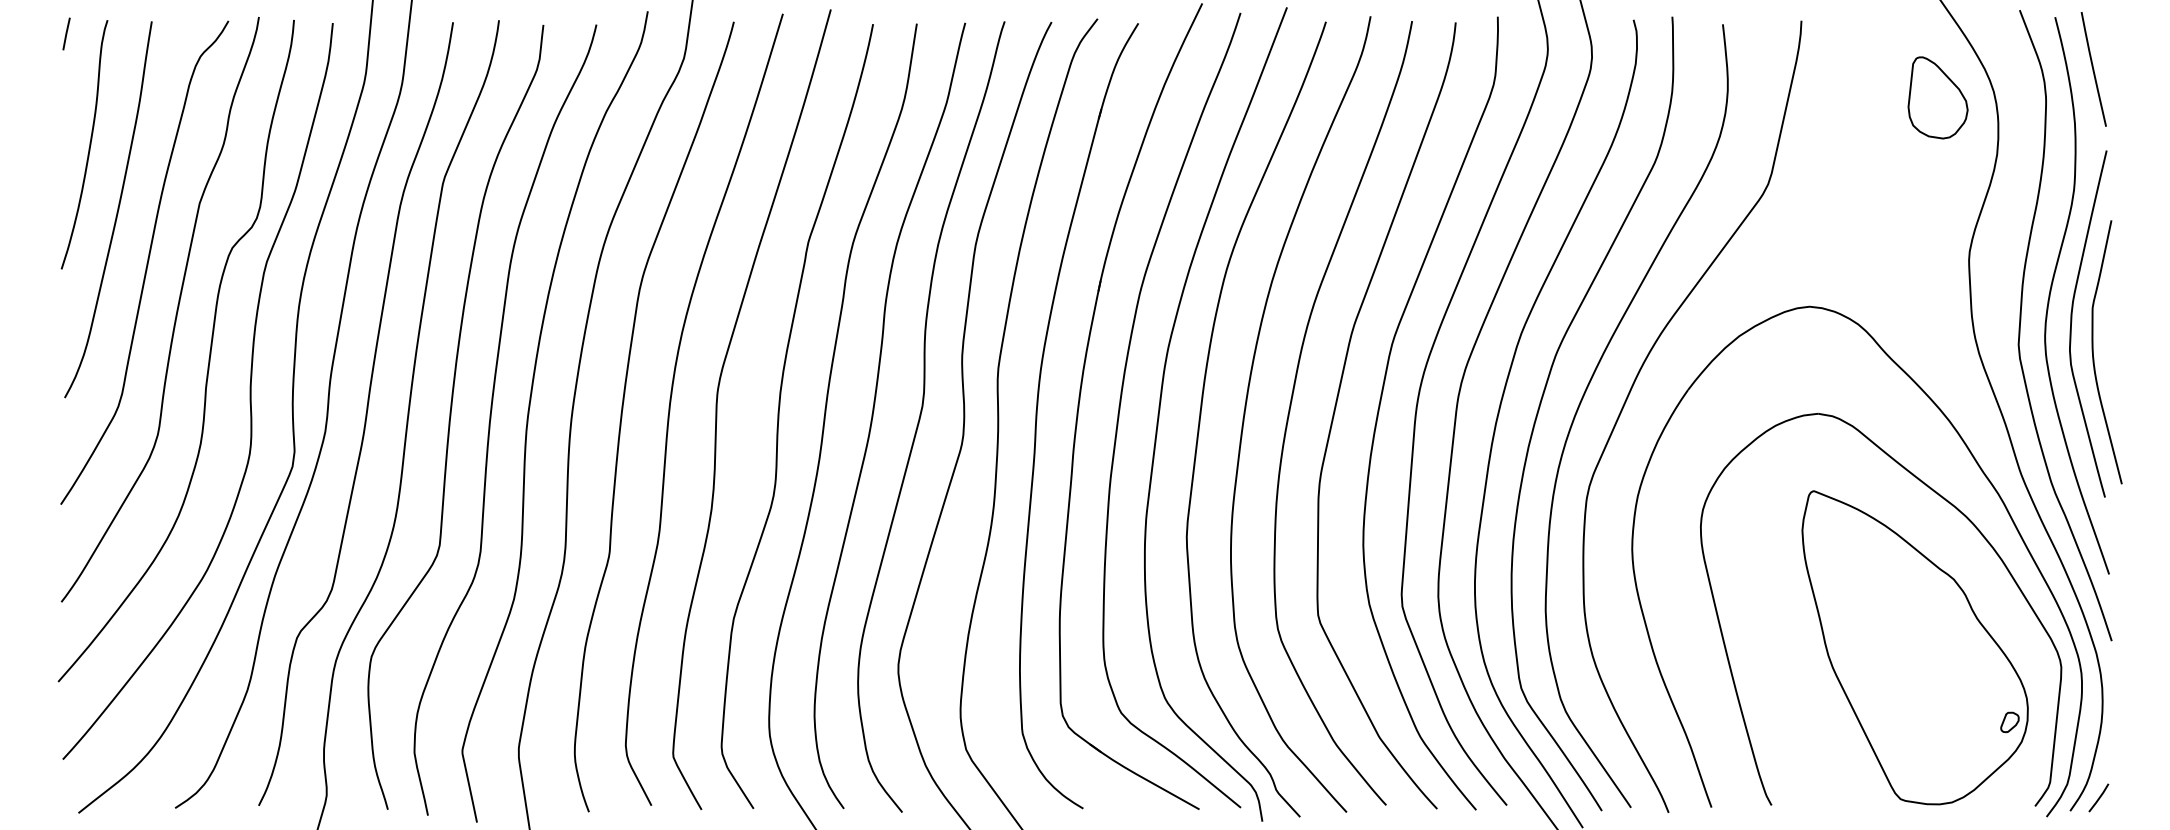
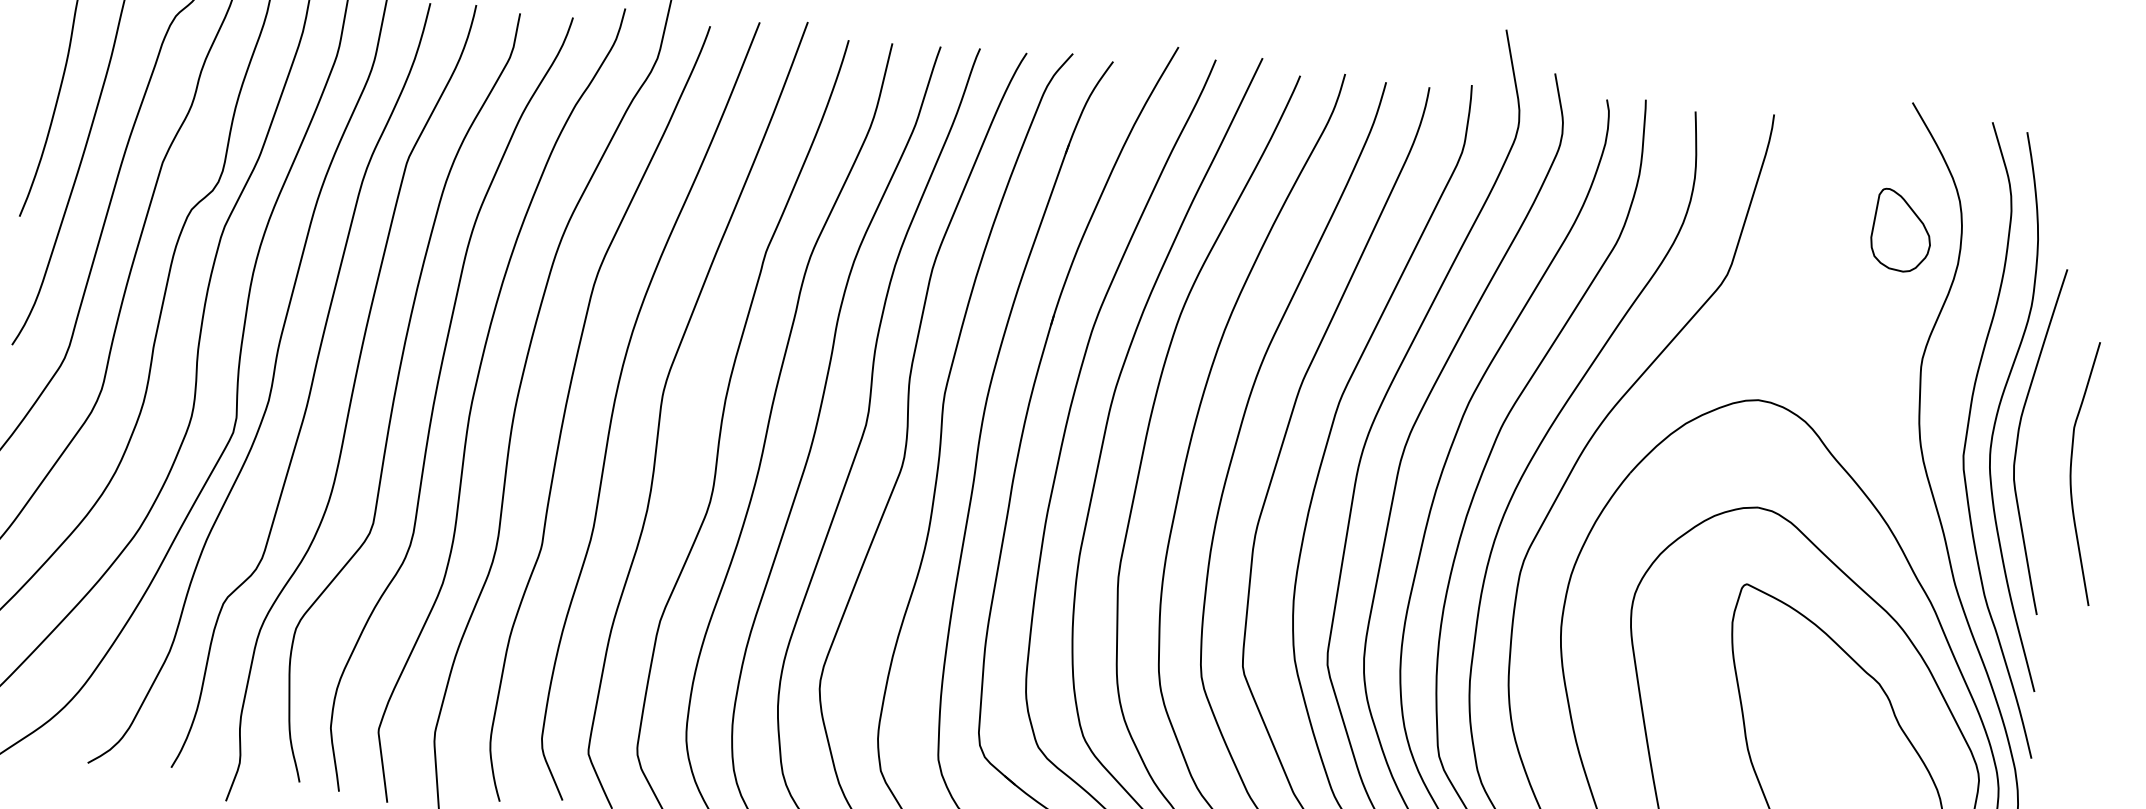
line: (2093, 69) -> (2061, 187), removed
part: (1937, 97) -> (1900, 230), moved
curve: (2093, 352) -> (2071, 472), moved

